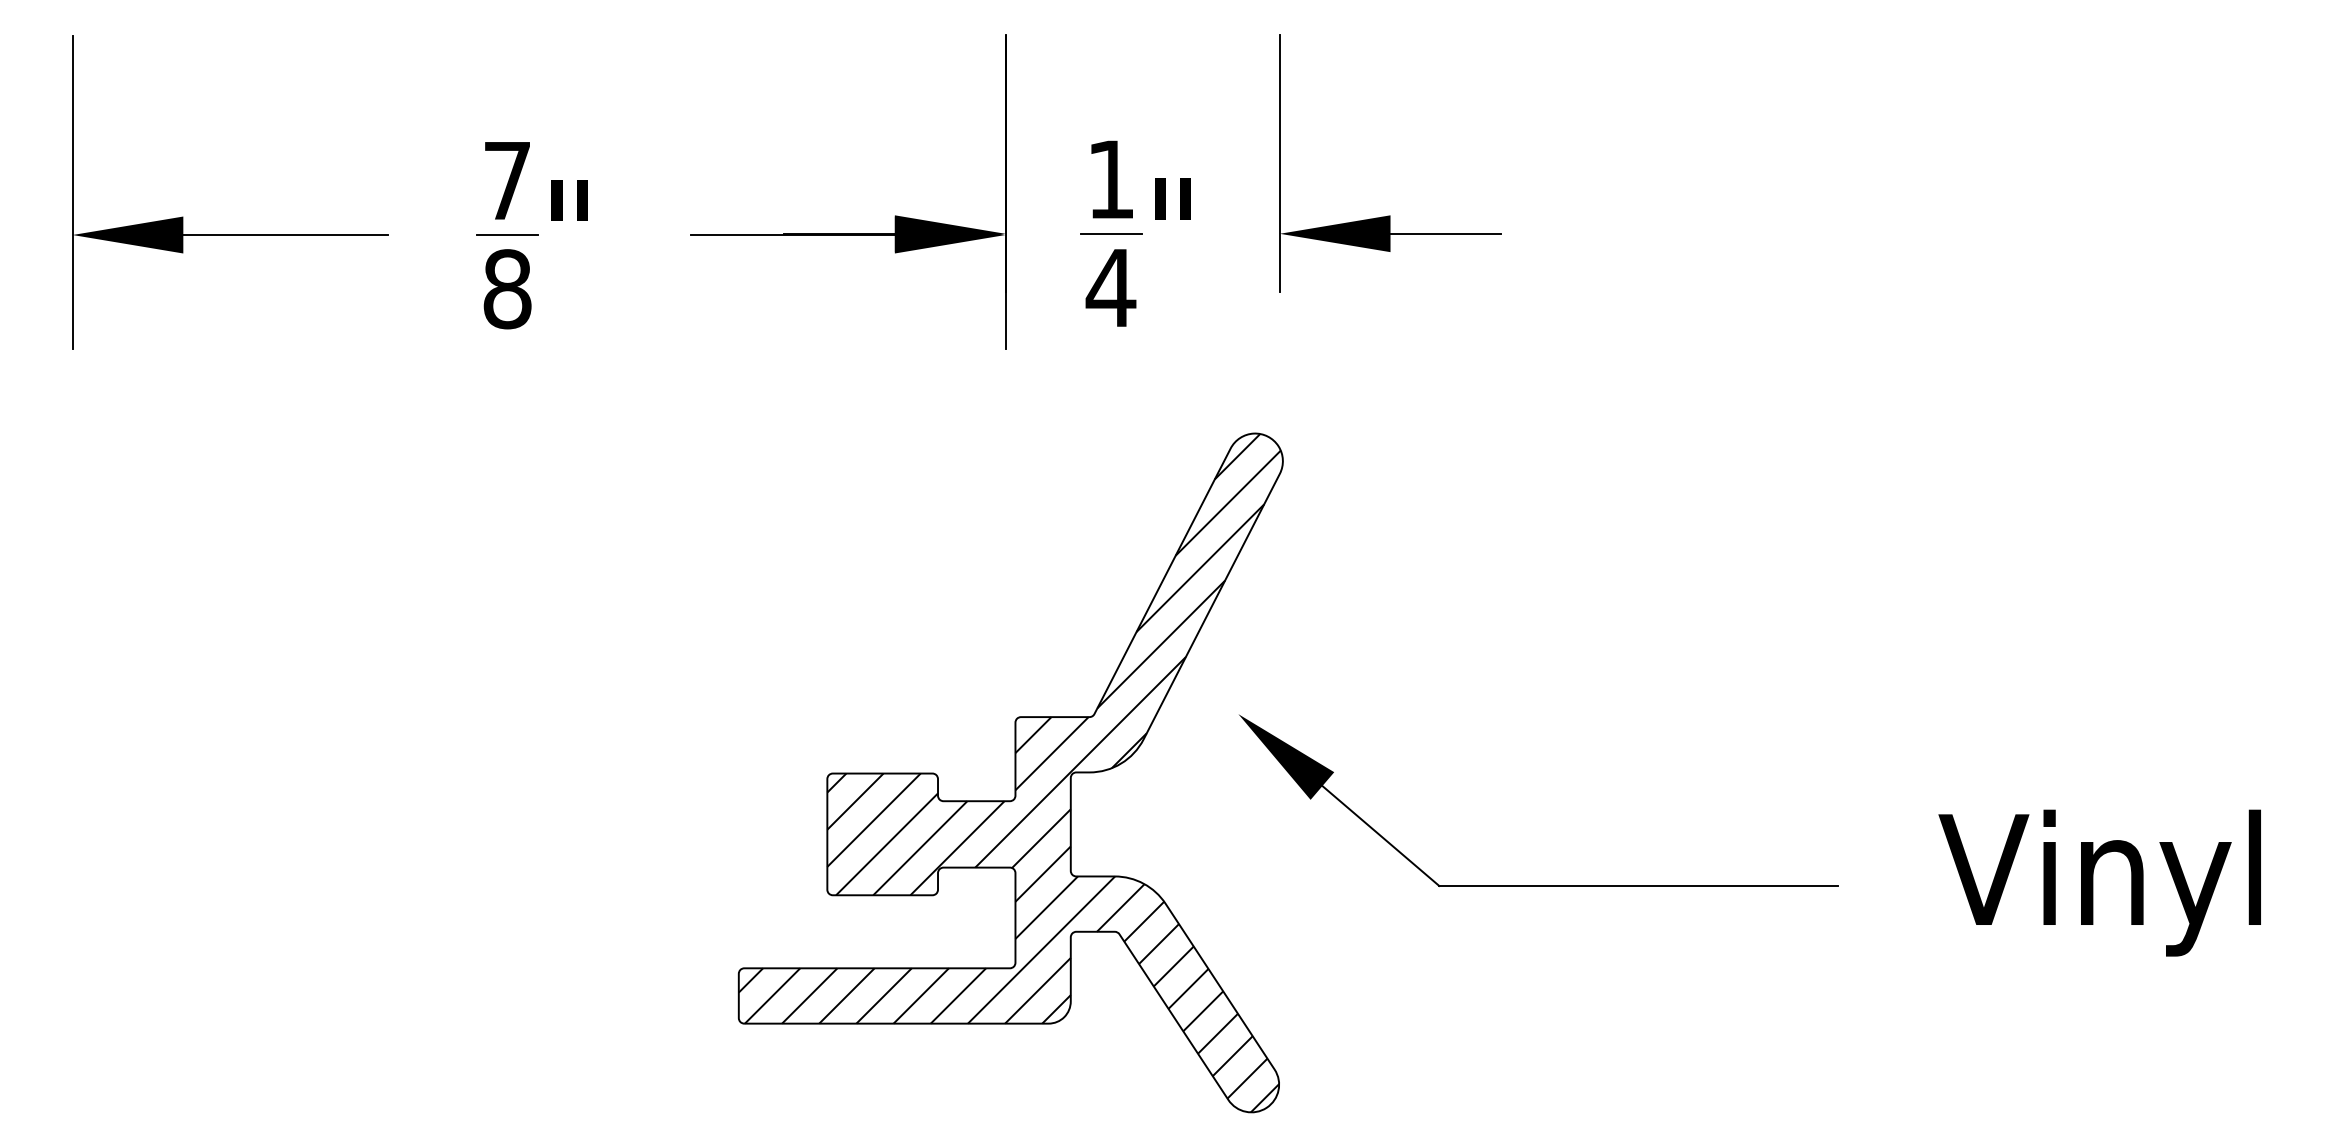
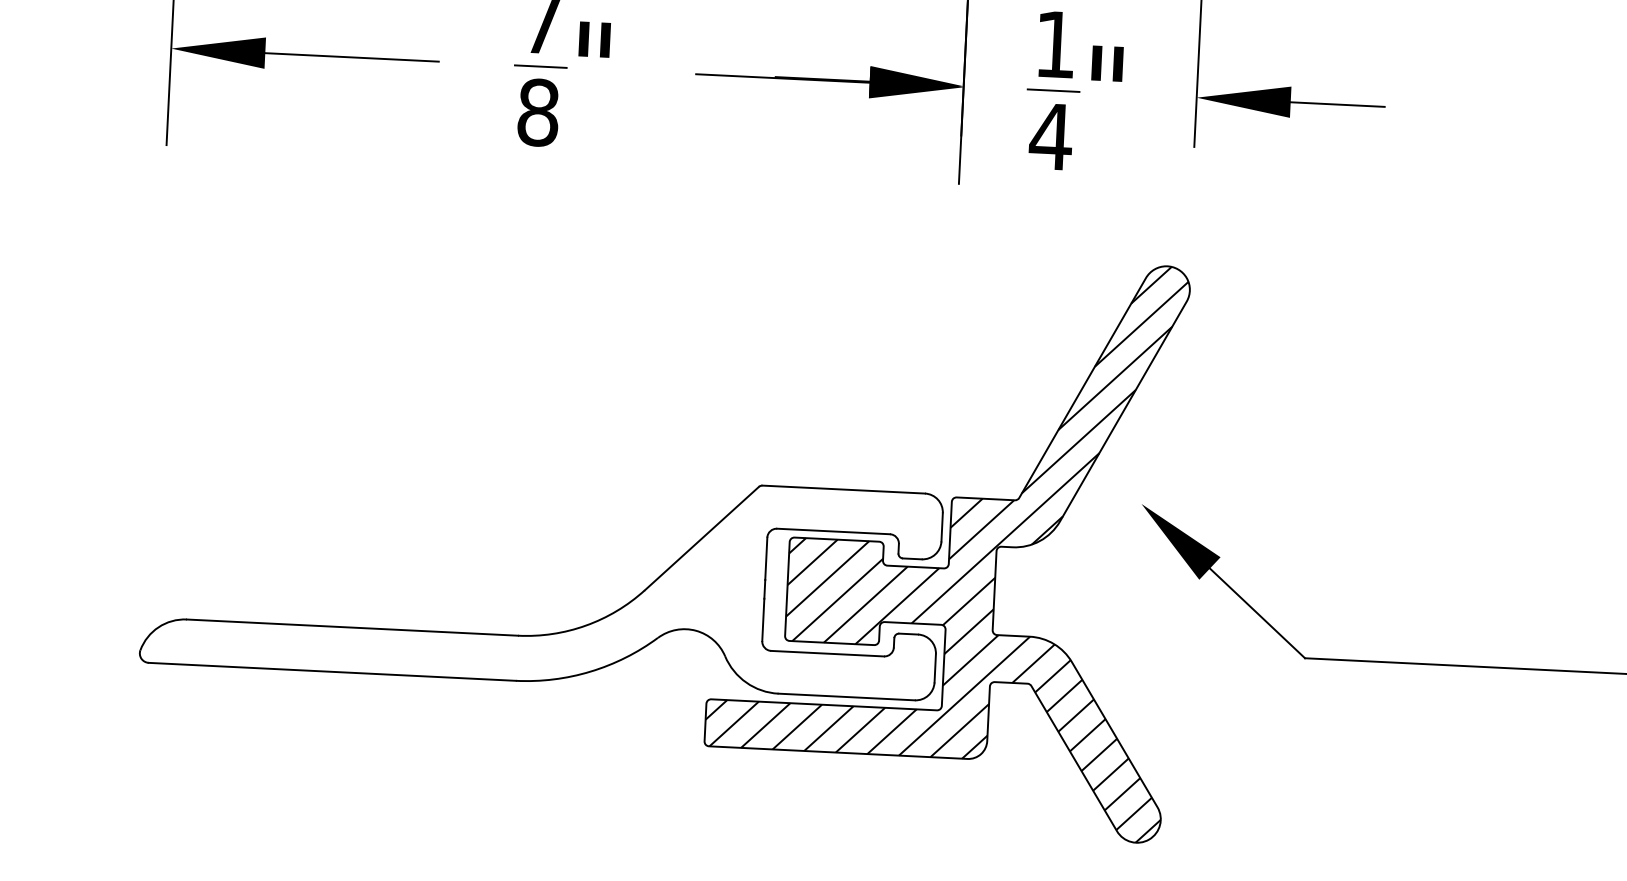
part: (548, 900) -> (547, 633), added

